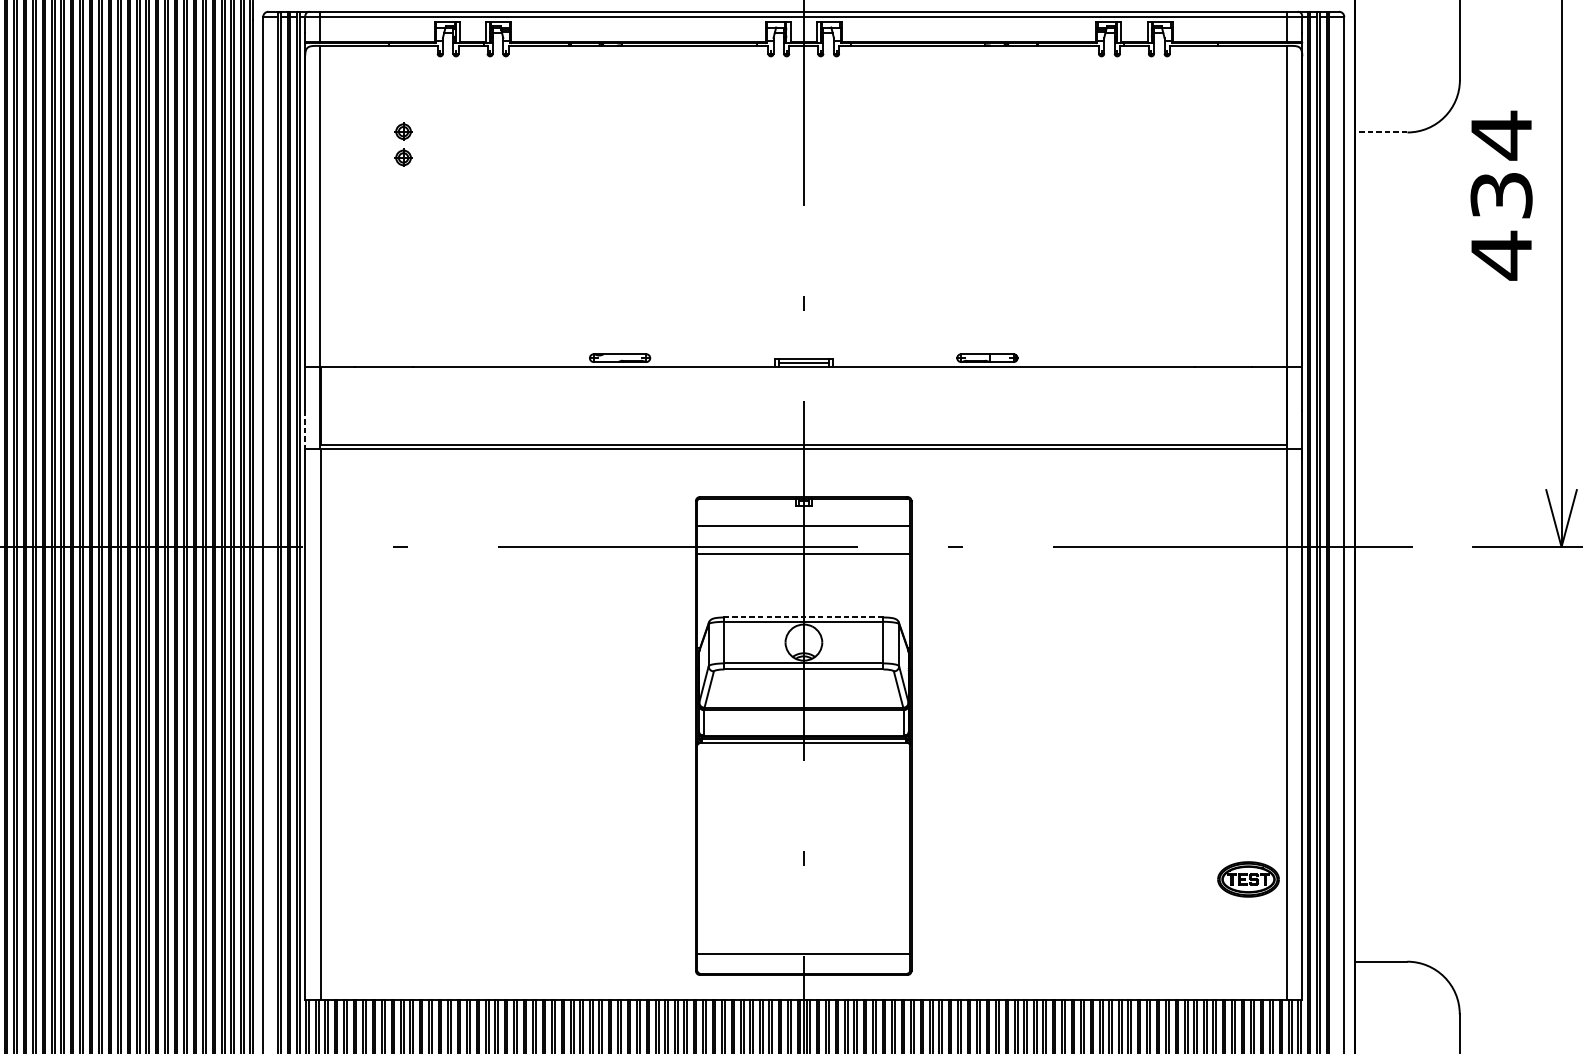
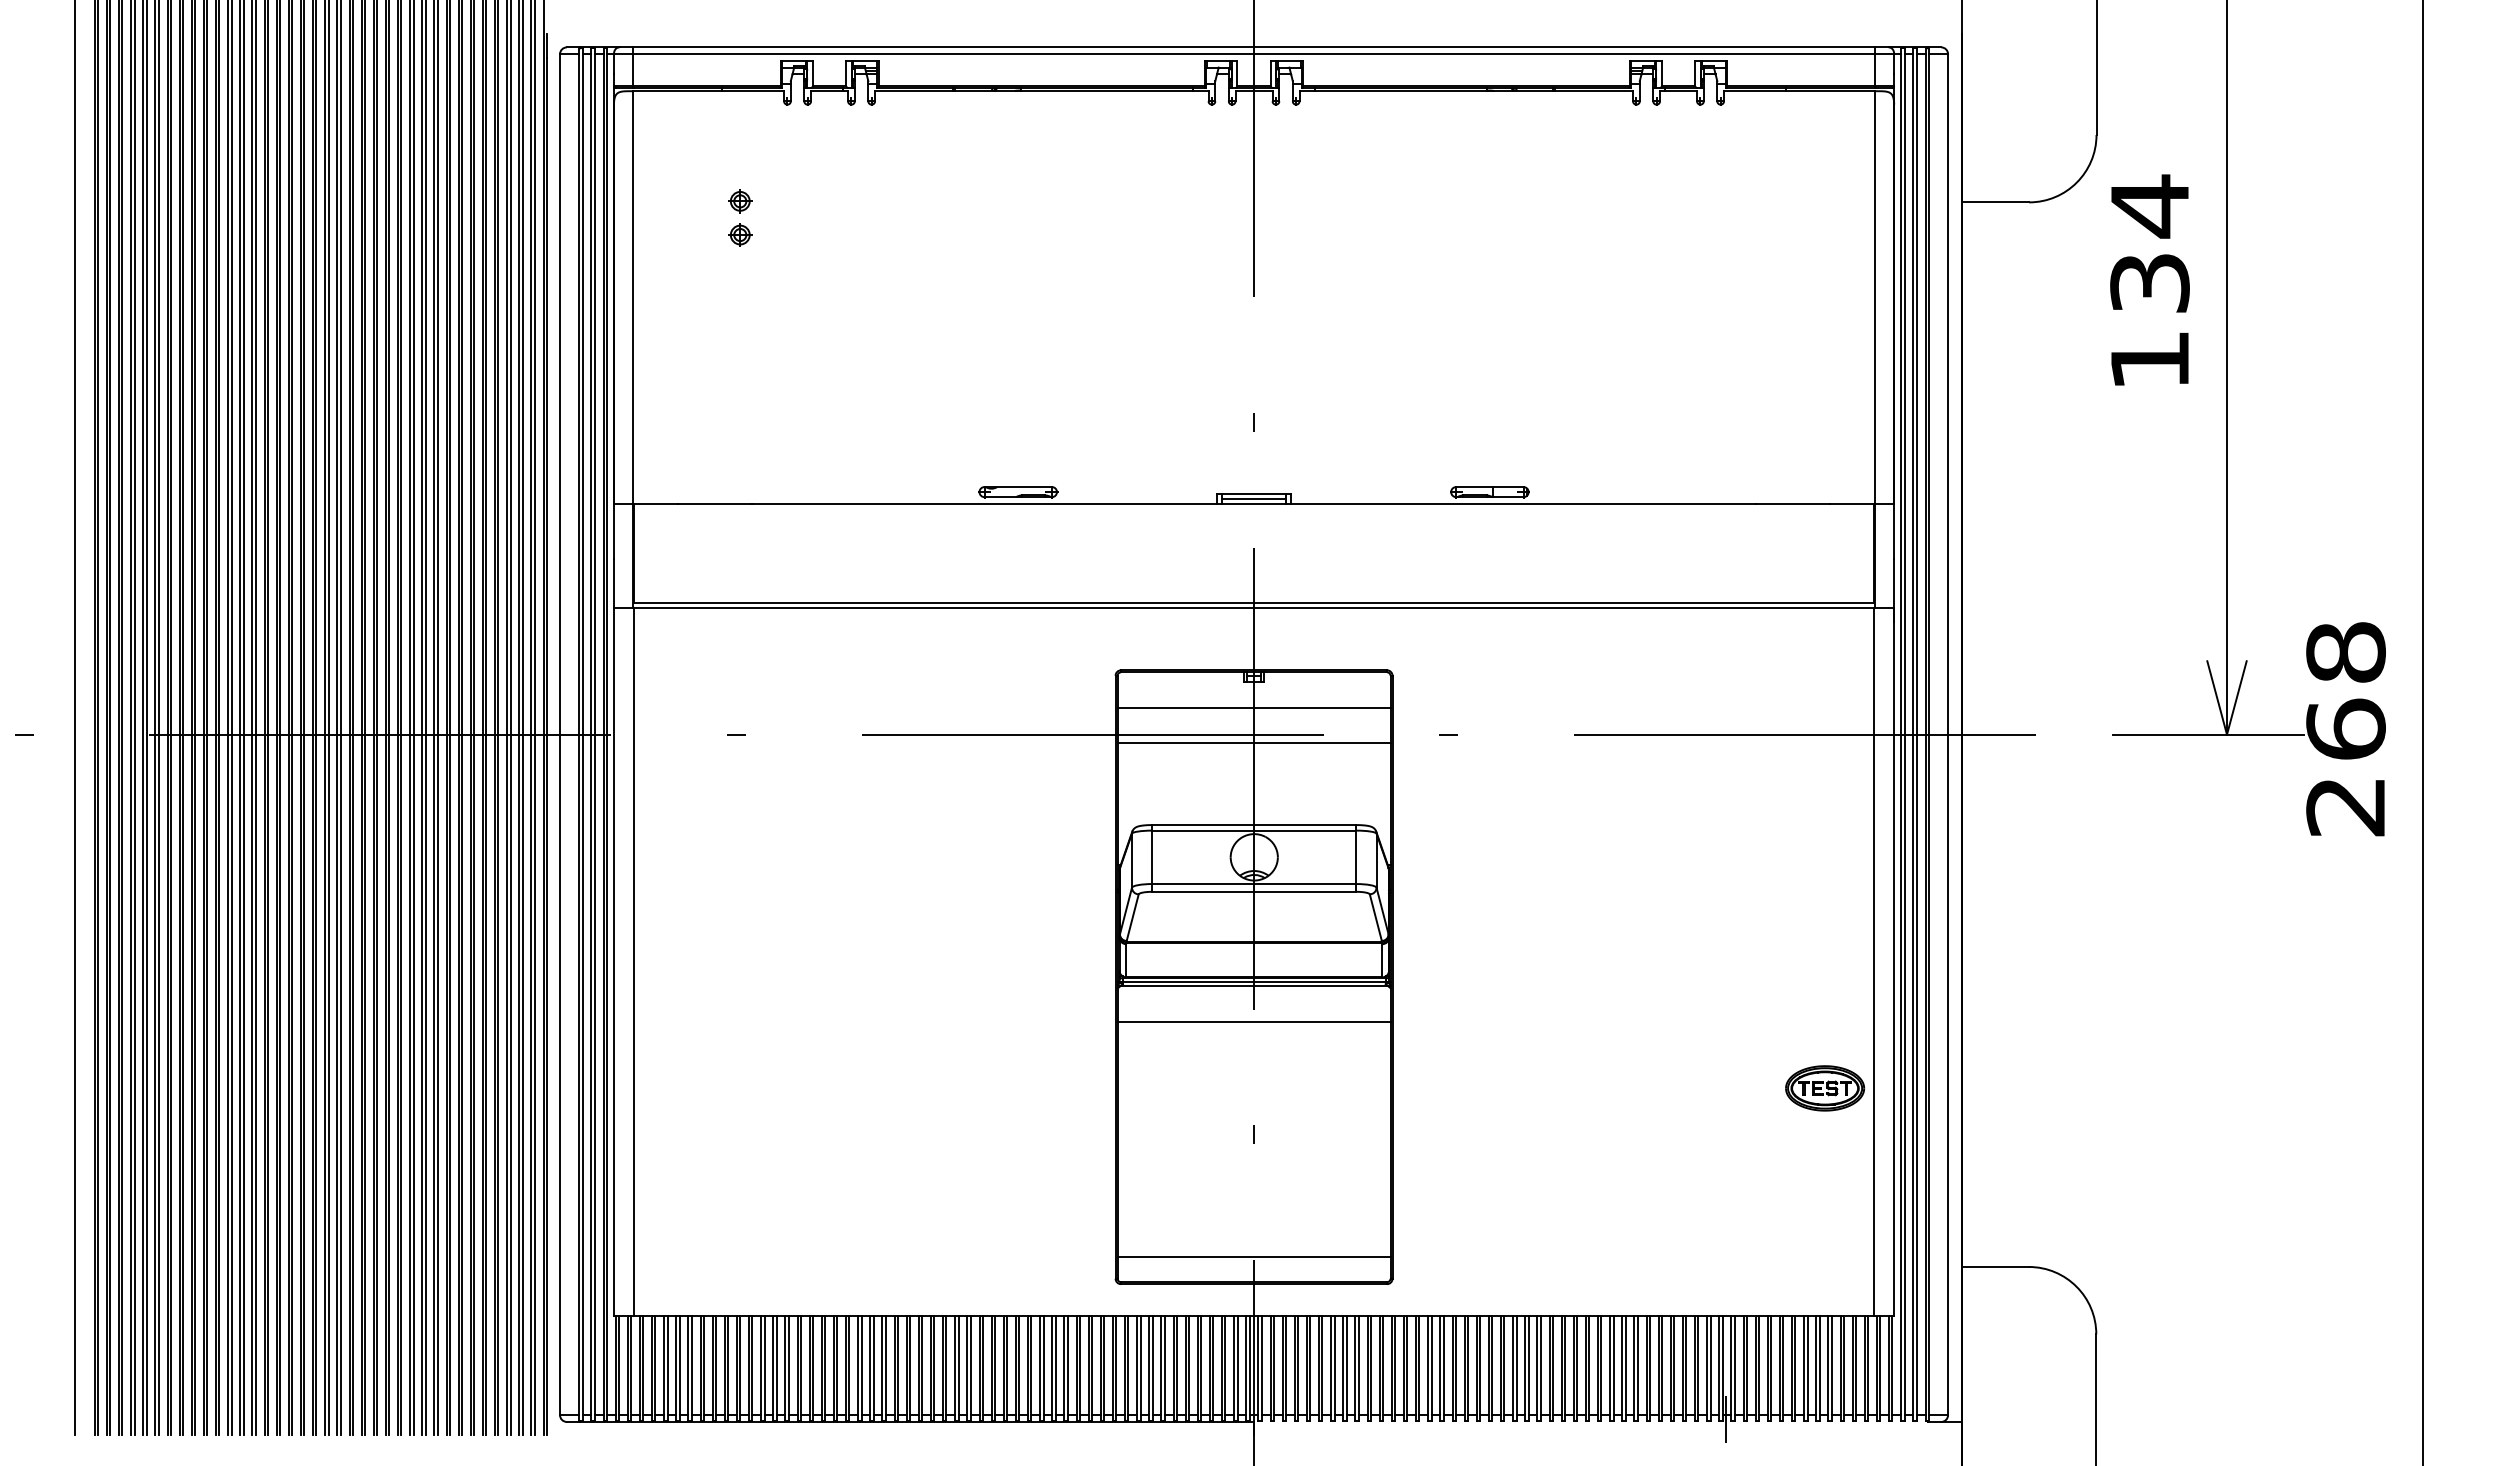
line: (1381, 132) -> (1995, 202), dashed -> solid
text: (1501, 255) -> (2149, 360), 434 -> 134
line: (304, 430) -> (613, 584), dashed -> solid
line: (803, 617) -> (1253, 825), dashed -> solid
line: (803, 771) -> (1253, 1022), added
part: (1248, 879) -> (1825, 1088), moved

